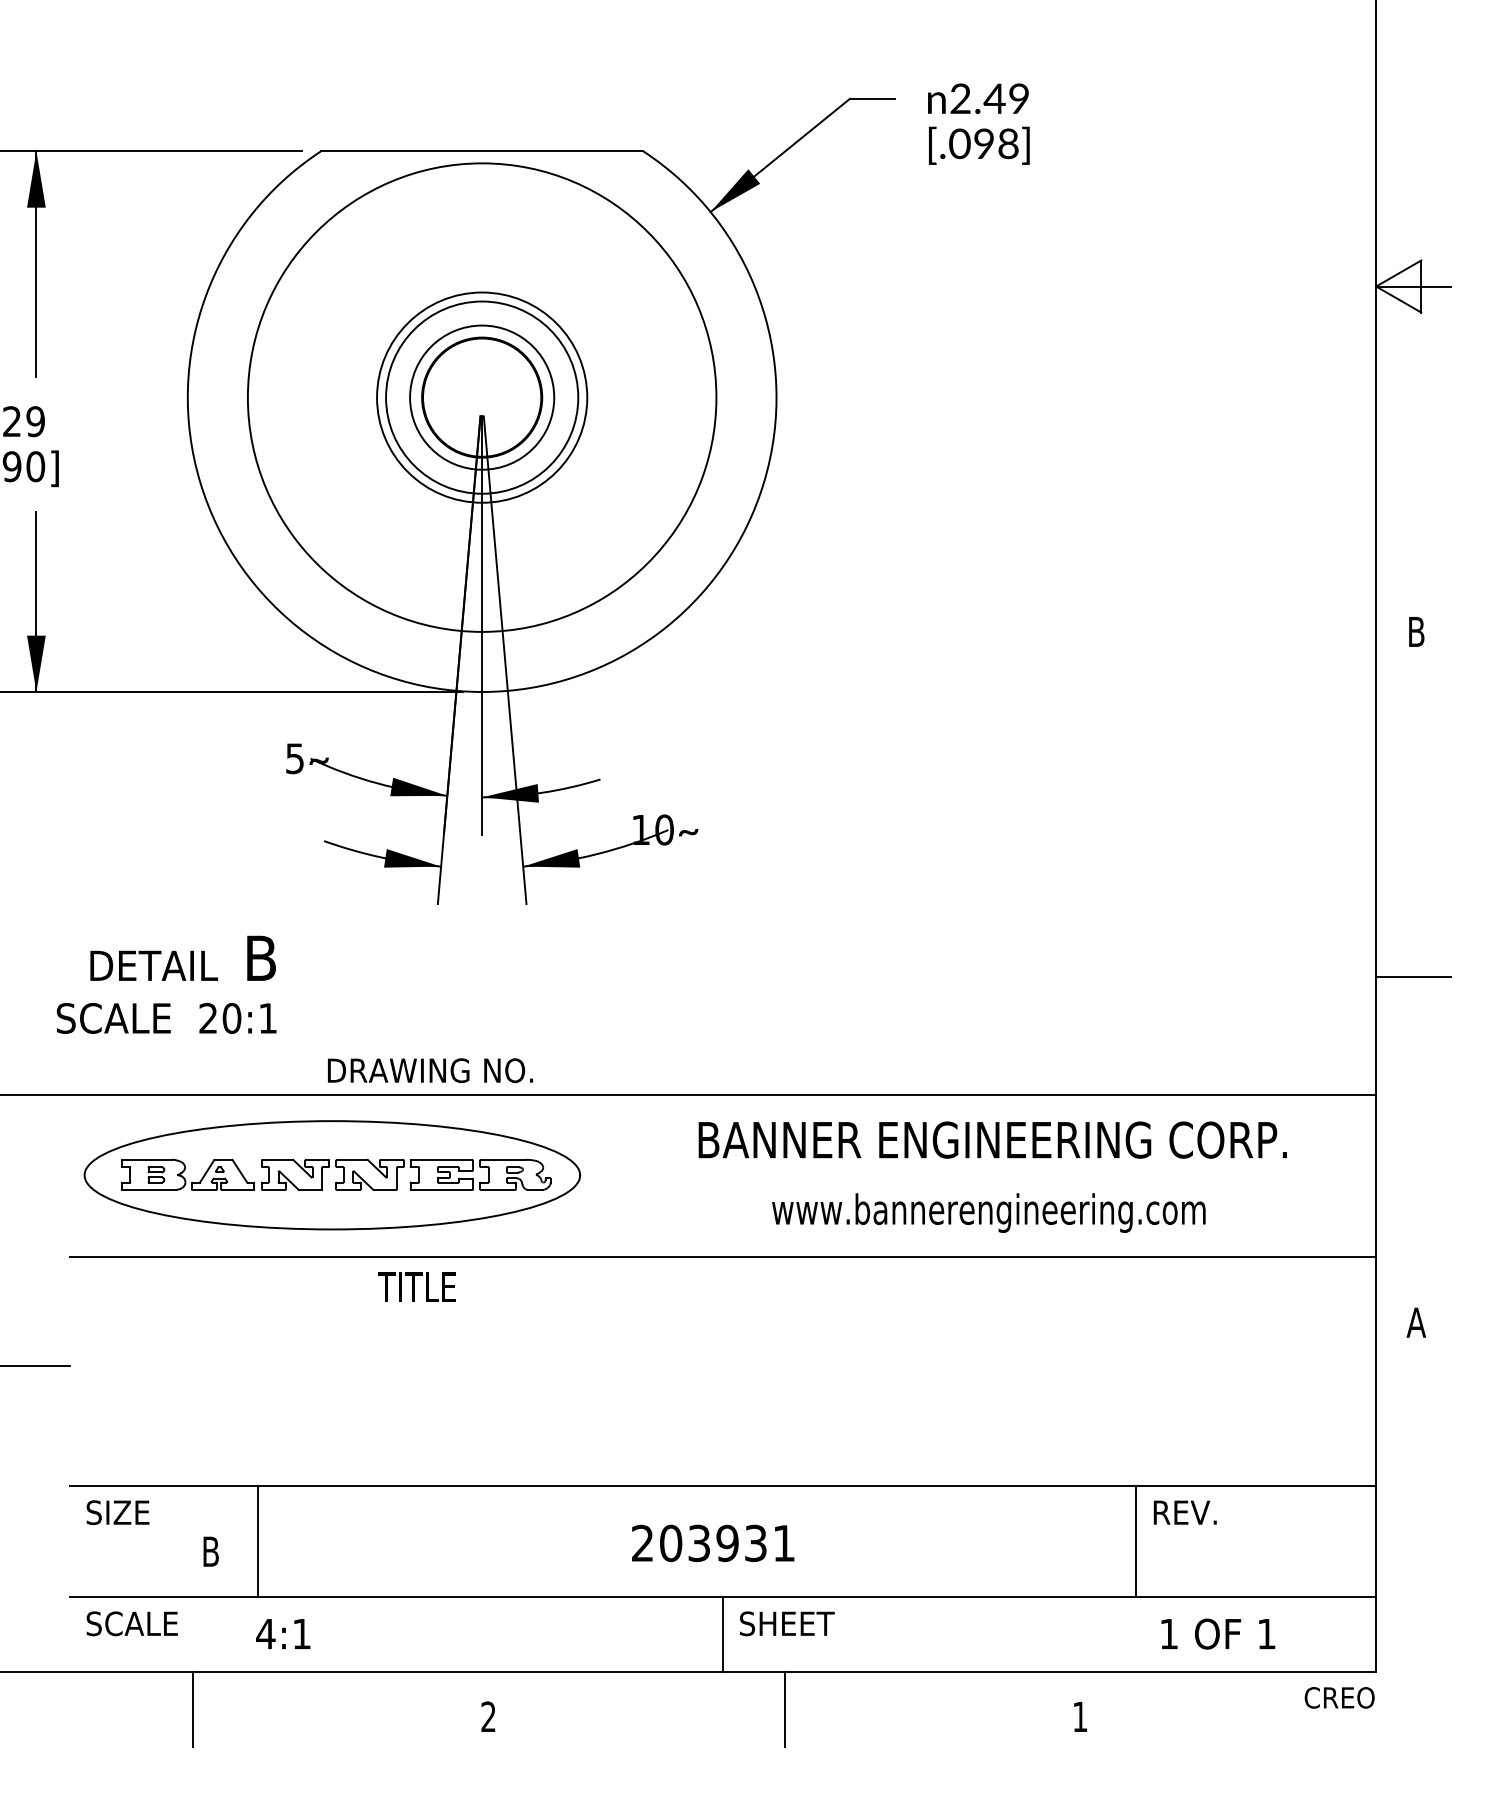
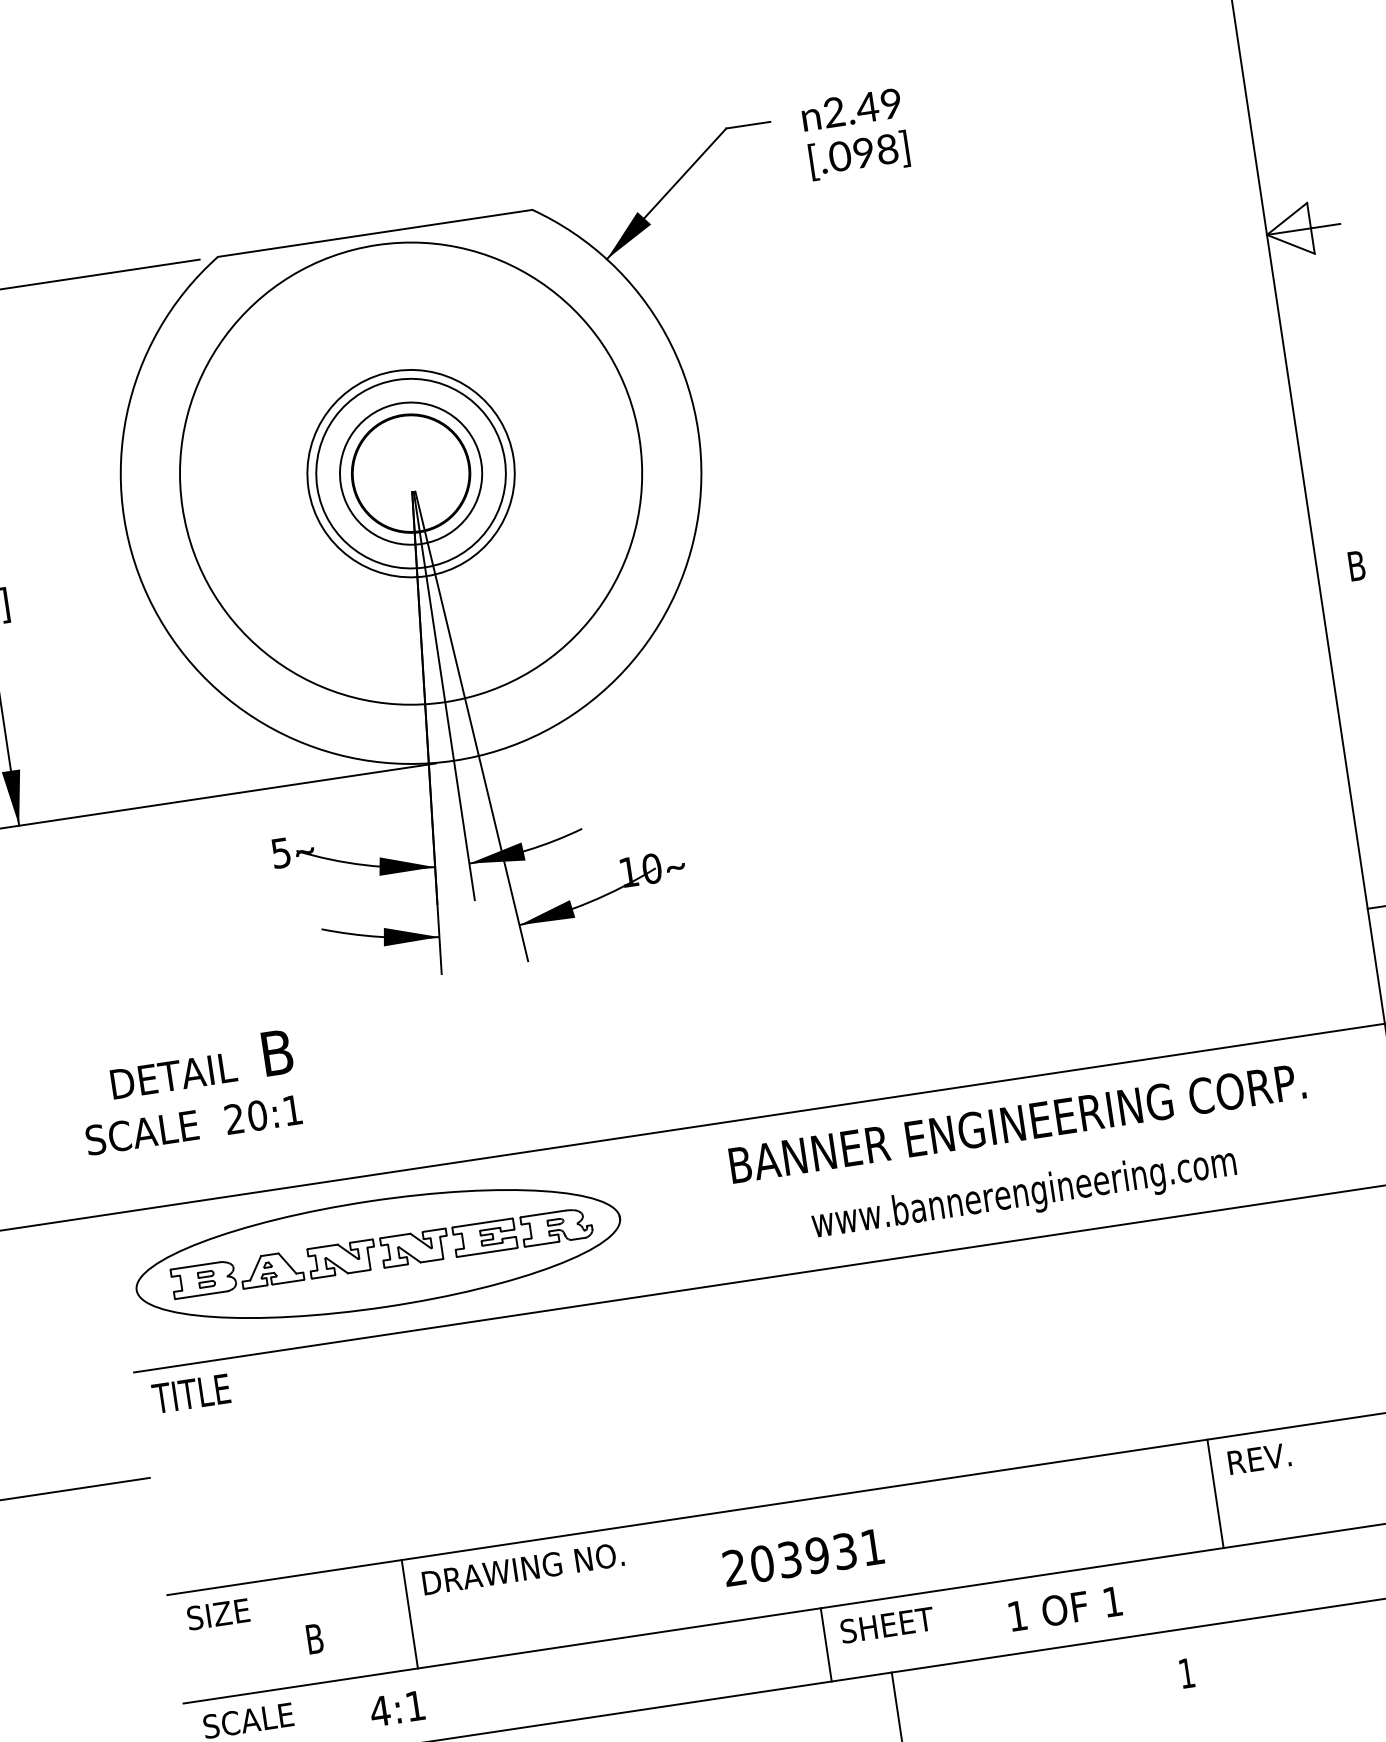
text: (430, 1070) -> (523, 1568), moved
text: (416, 1286) -> (190, 1392), moved
line: (257, 1540) -> (409, 1613), moved
text: (1218, 1633) -> (1065, 1608), moved

